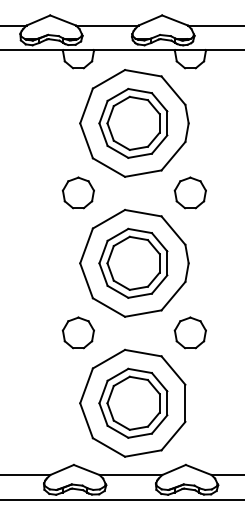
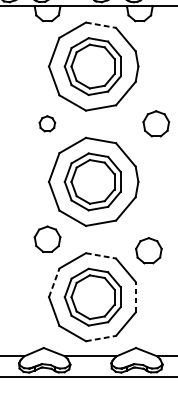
line: (143, 73) -> (101, 25), solid -> dashed
part: (77, 192) -> (46, 123), size x0.6
part: (189, 192) -> (155, 123), moved
part: (189, 332) -> (148, 250), moved
line: (143, 353) -> (101, 256), solid -> dashed
line: (86, 385) -> (54, 282), solid -> dashed
line: (185, 403) -> (135, 297), solid -> dashed
line: (143, 453) -> (101, 338), solid -> dashed

